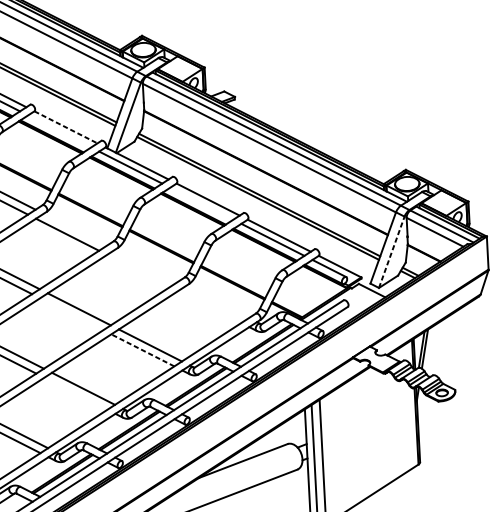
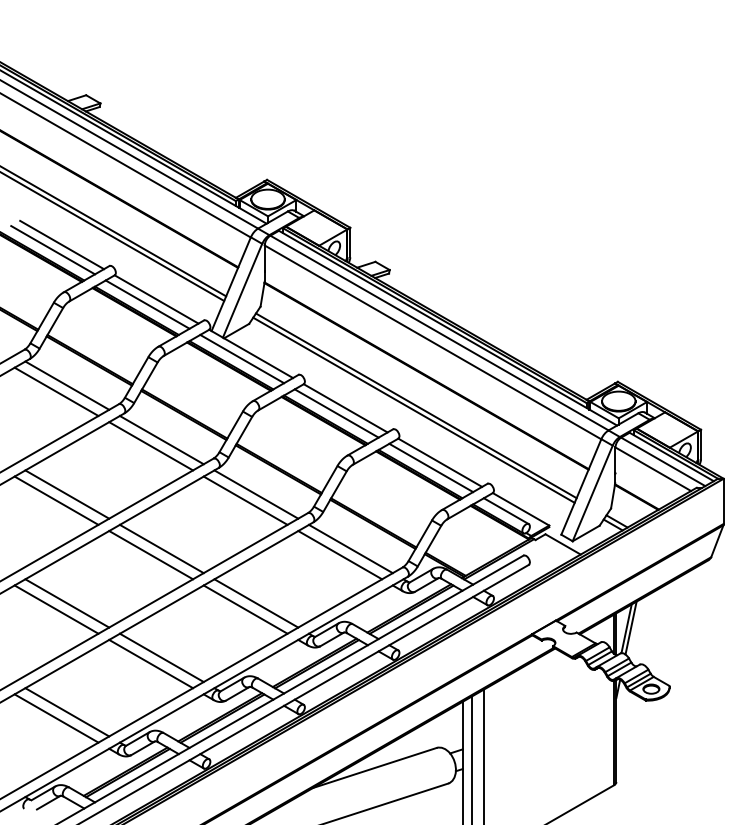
line: (66, 127) -> (157, 299), dashed -> solid
line: (59, 131) -> (147, 304), added
line: (201, 203) -> (336, 413), added
line: (74, 229) -> (161, 439), added
line: (391, 252) -> (592, 493), dashed -> solid
line: (146, 265) -> (256, 494), added
line: (138, 270) -> (245, 500), added
line: (217, 301) -> (350, 548), added
line: (210, 307) -> (340, 555), added
line: (72, 314) -> (151, 555), added
line: (142, 350) -> (245, 609), dashed -> solid
line: (76, 393) -> (151, 663), added

